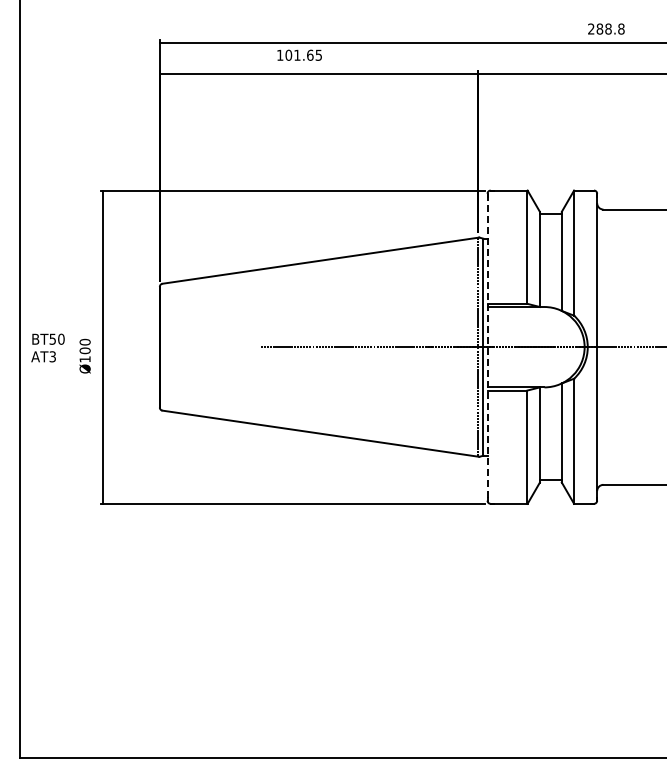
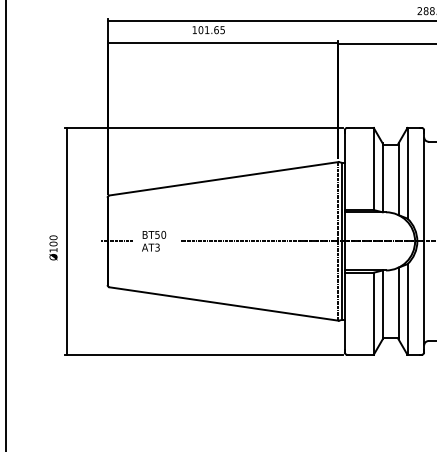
text: (47, 347) -> (153, 240), moved
line: (173, 347) -> (117, 241), added
line: (487, 347) -> (344, 241), dashed -> solid

